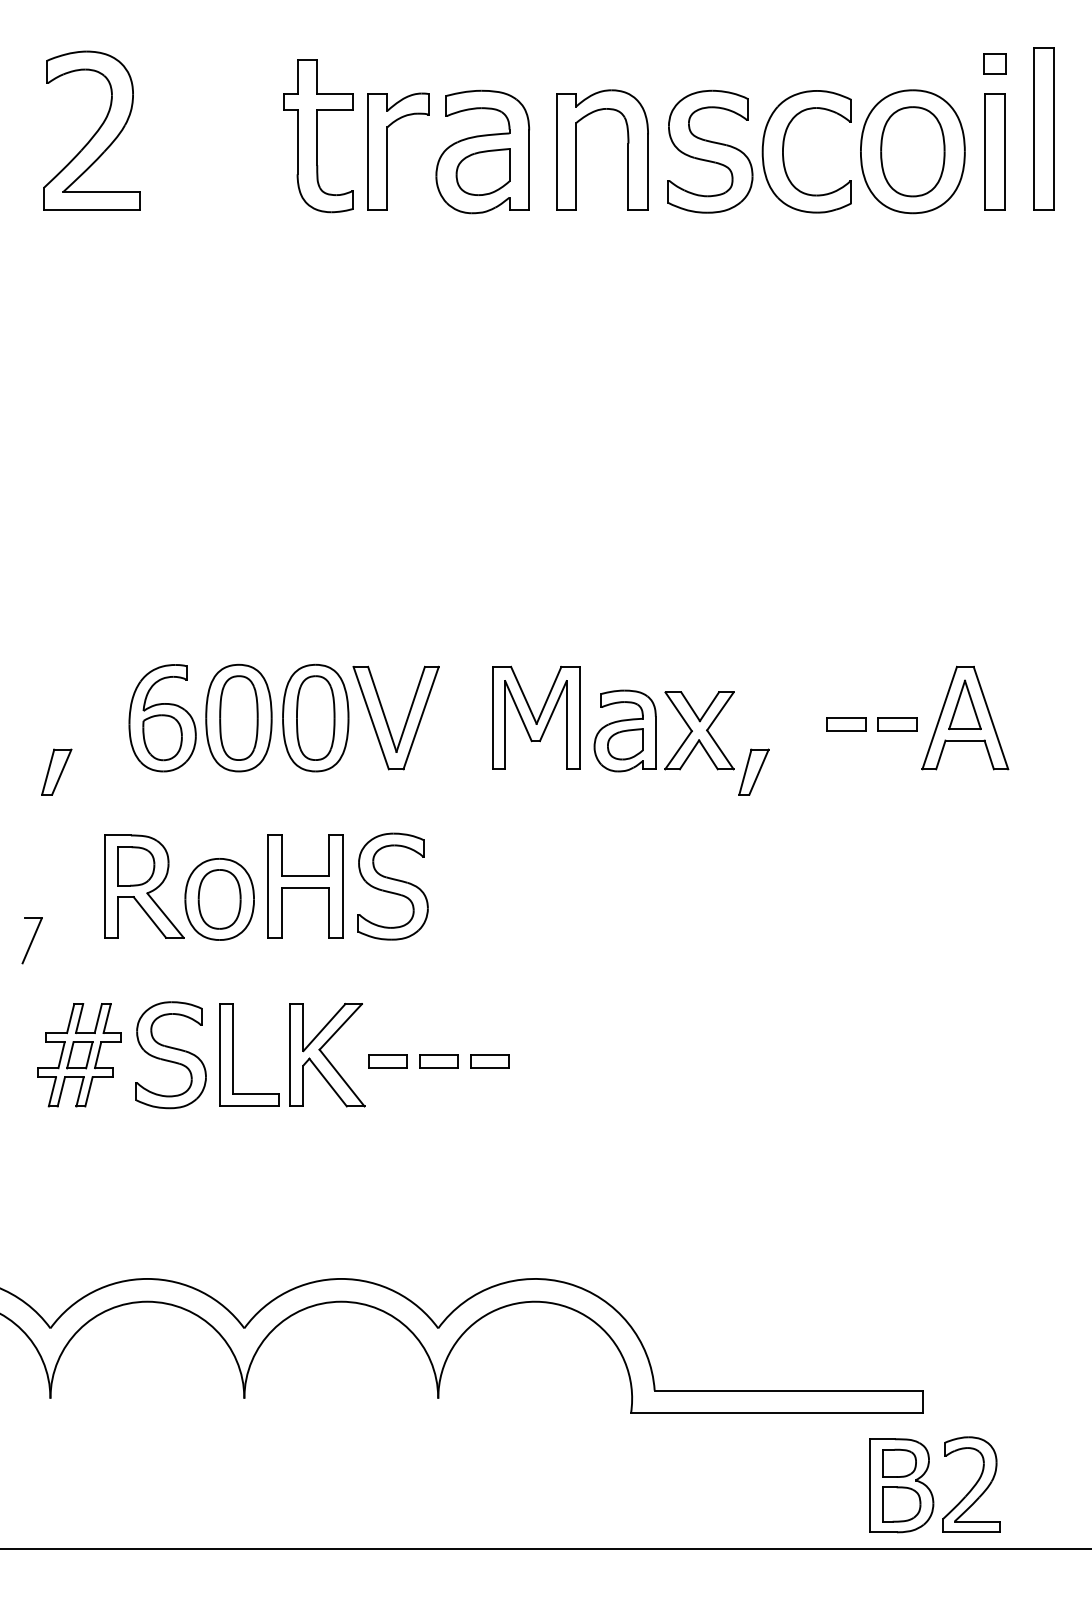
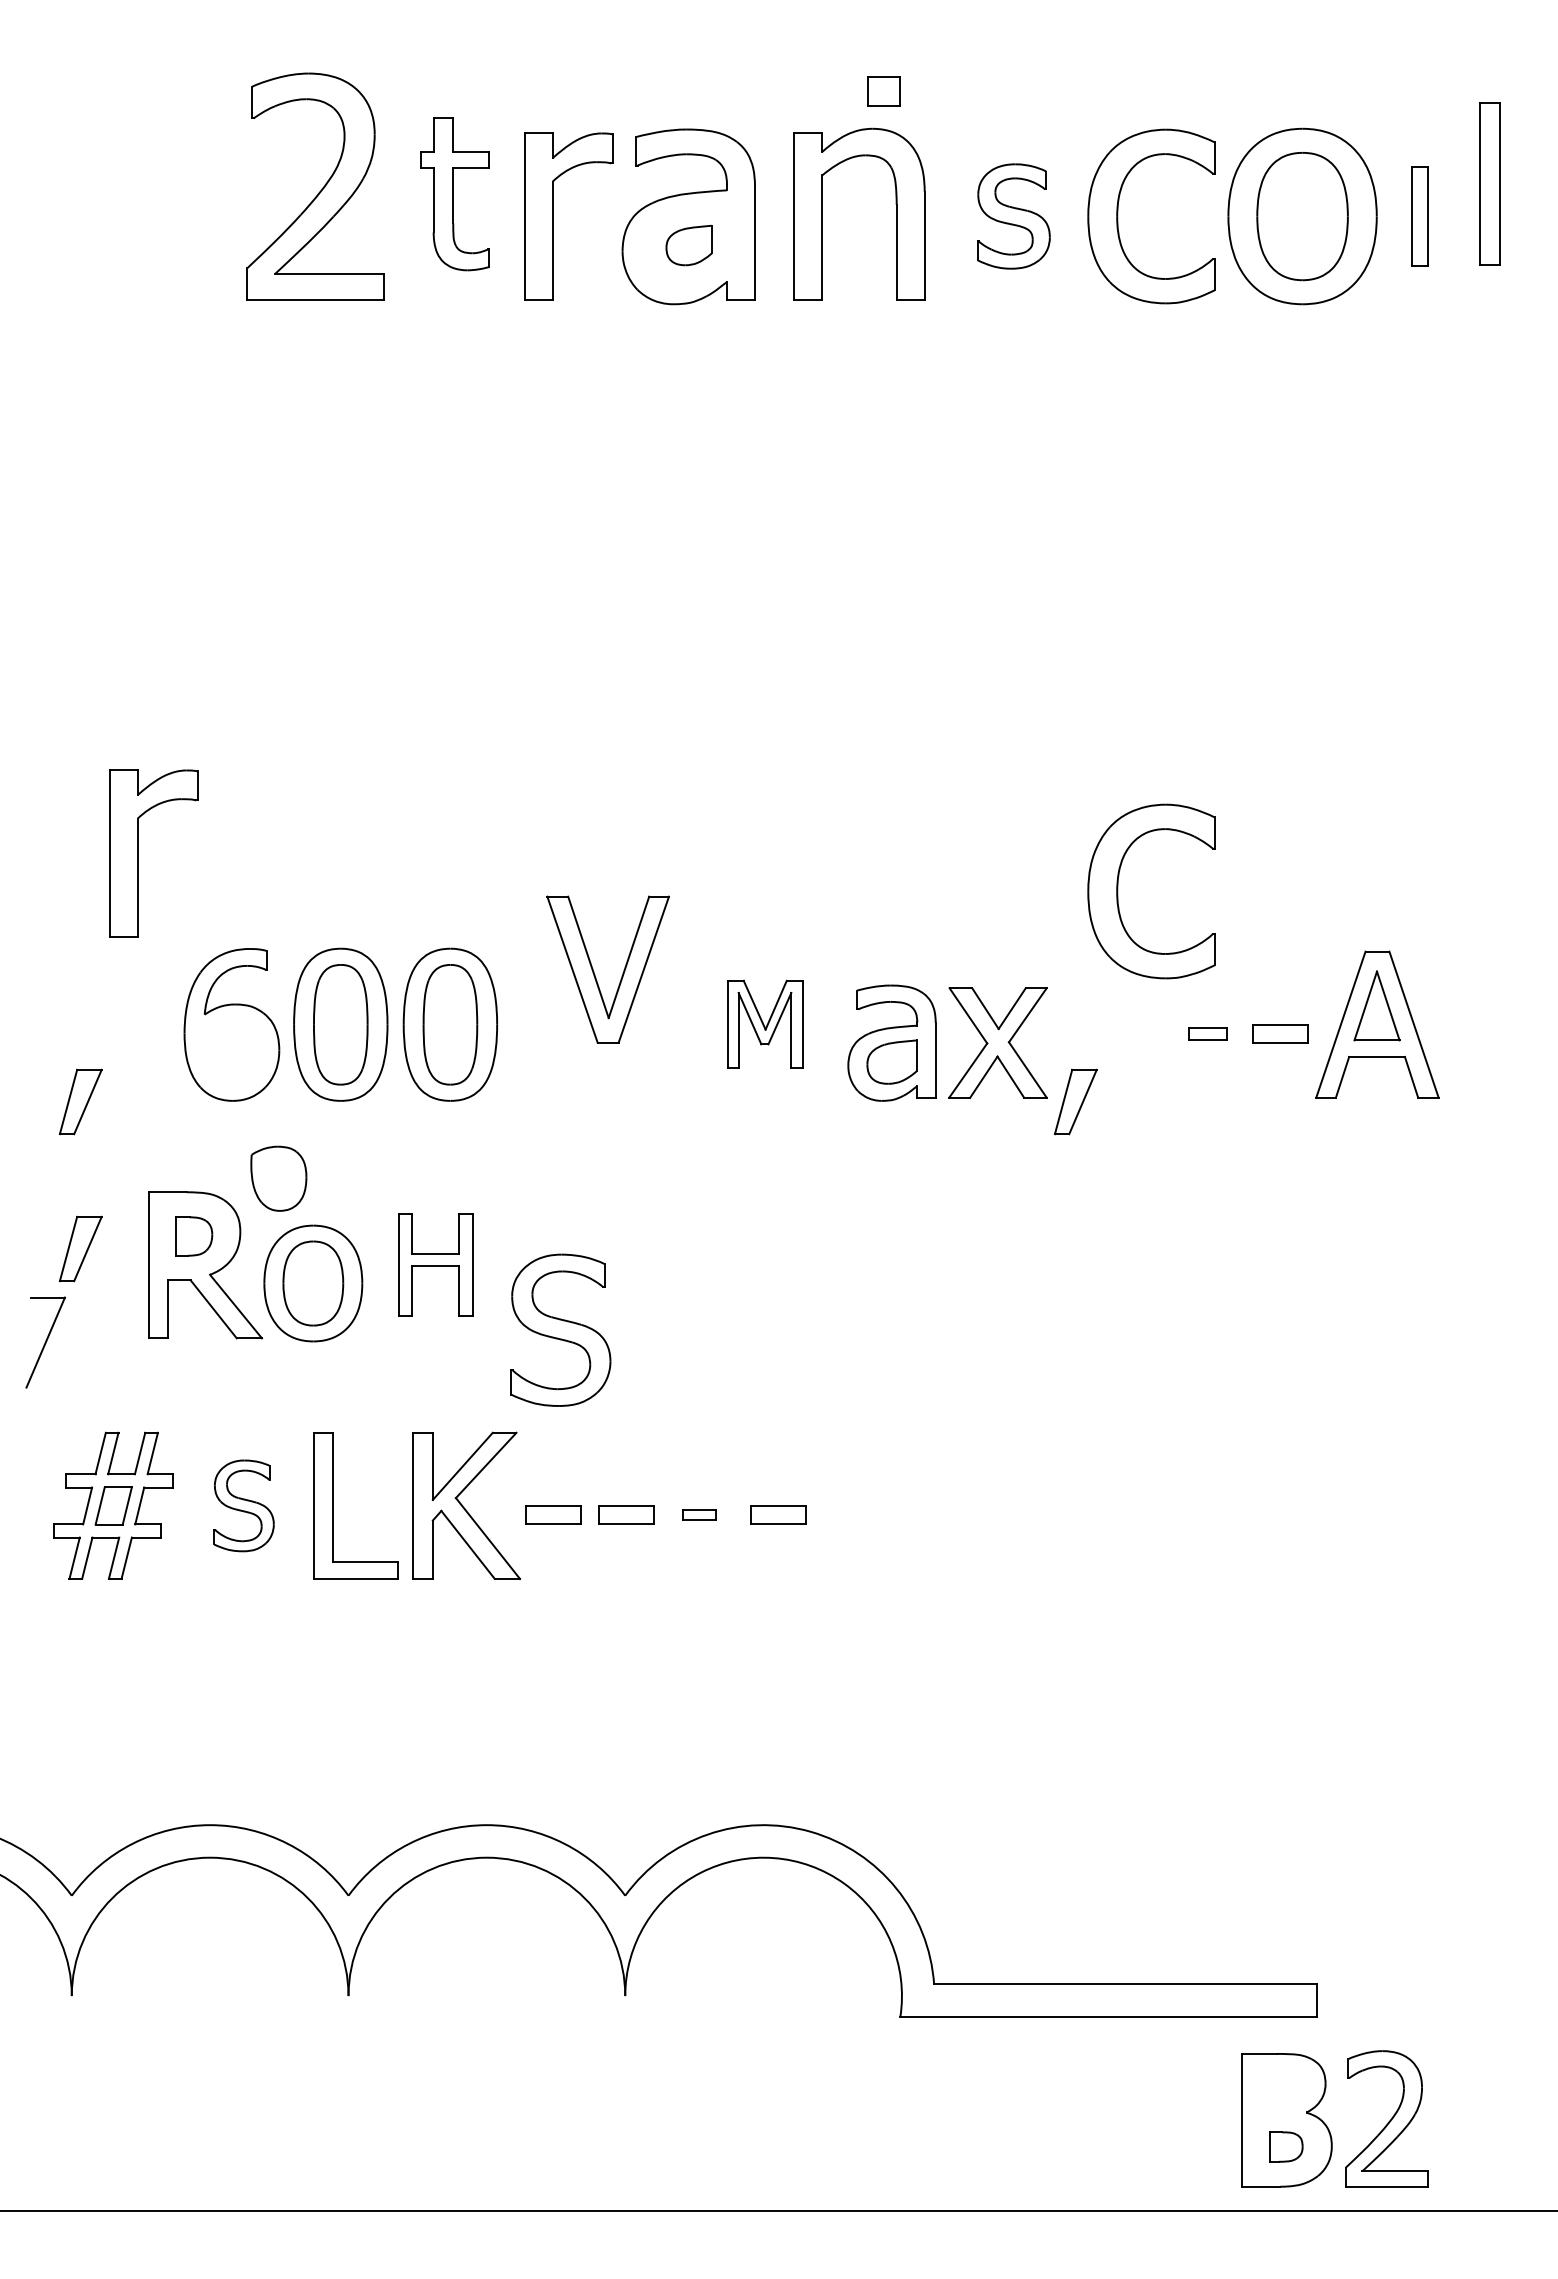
part: (994, 64) -> (883, 91), moved
part: (1043, 128) -> (1489, 183), size x0.7
part: (95, 132) -> (321, 188), moved
part: (318, 136) -> (454, 194), size x0.7
part: (710, 151) -> (1013, 216), size x0.6
part: (994, 151) -> (1419, 216), size x0.6
part: (482, 172) -> (688, 245), size x0.6
part: (97, 598) -> (138, 853), added
part: (783, 624) -> (1118, 891), added
part: (536, 717) -> (765, 1024), size x0.6
part: (387, 721) -> (595, 974), moved
part: (846, 724) -> (1207, 1033), size x0.7
part: (162, 737) -> (278, 1178), moved
part: (135, 866) -> (193, 1236), size x0.7
part: (56, 874) -> (80, 1248), added
part: (305, 886) -> (435, 1264), size x0.7
part: (392, 886) -> (560, 1329), moved
part: (32, 940) -> (45, 1342), size x1.4
part: (170, 1054) -> (243, 1505), size x0.6
part: (490, 1061) -> (699, 1514), size x0.6
part: (545, 1061) -> (778, 1514), added
part: (899, 1463) -> (1283, 2088), removed
part: (901, 1504) -> (1286, 2146), size x0.6

